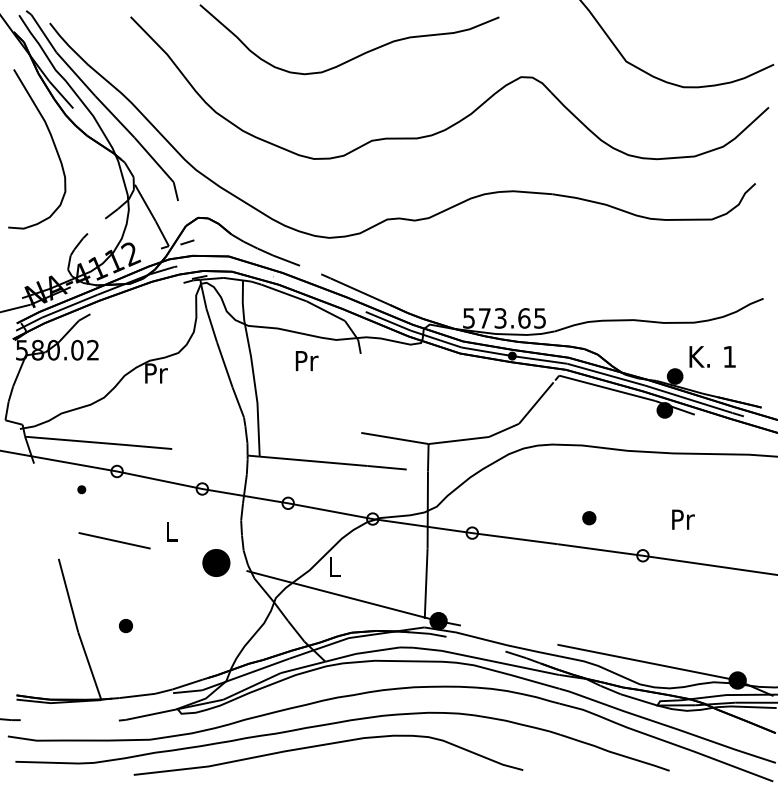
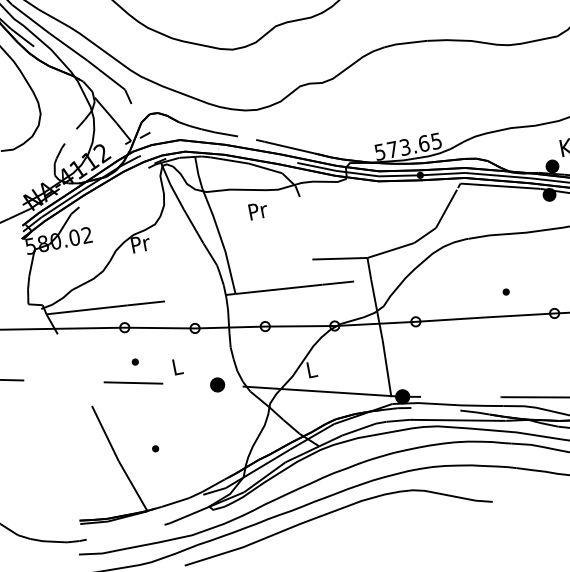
part: (81, 489) -> (135, 361), moved
part: (588, 518) -> (505, 292), size x0.62
part: (216, 562) -> (217, 384), size x0.62
part: (125, 625) -> (155, 448), size x0.62

